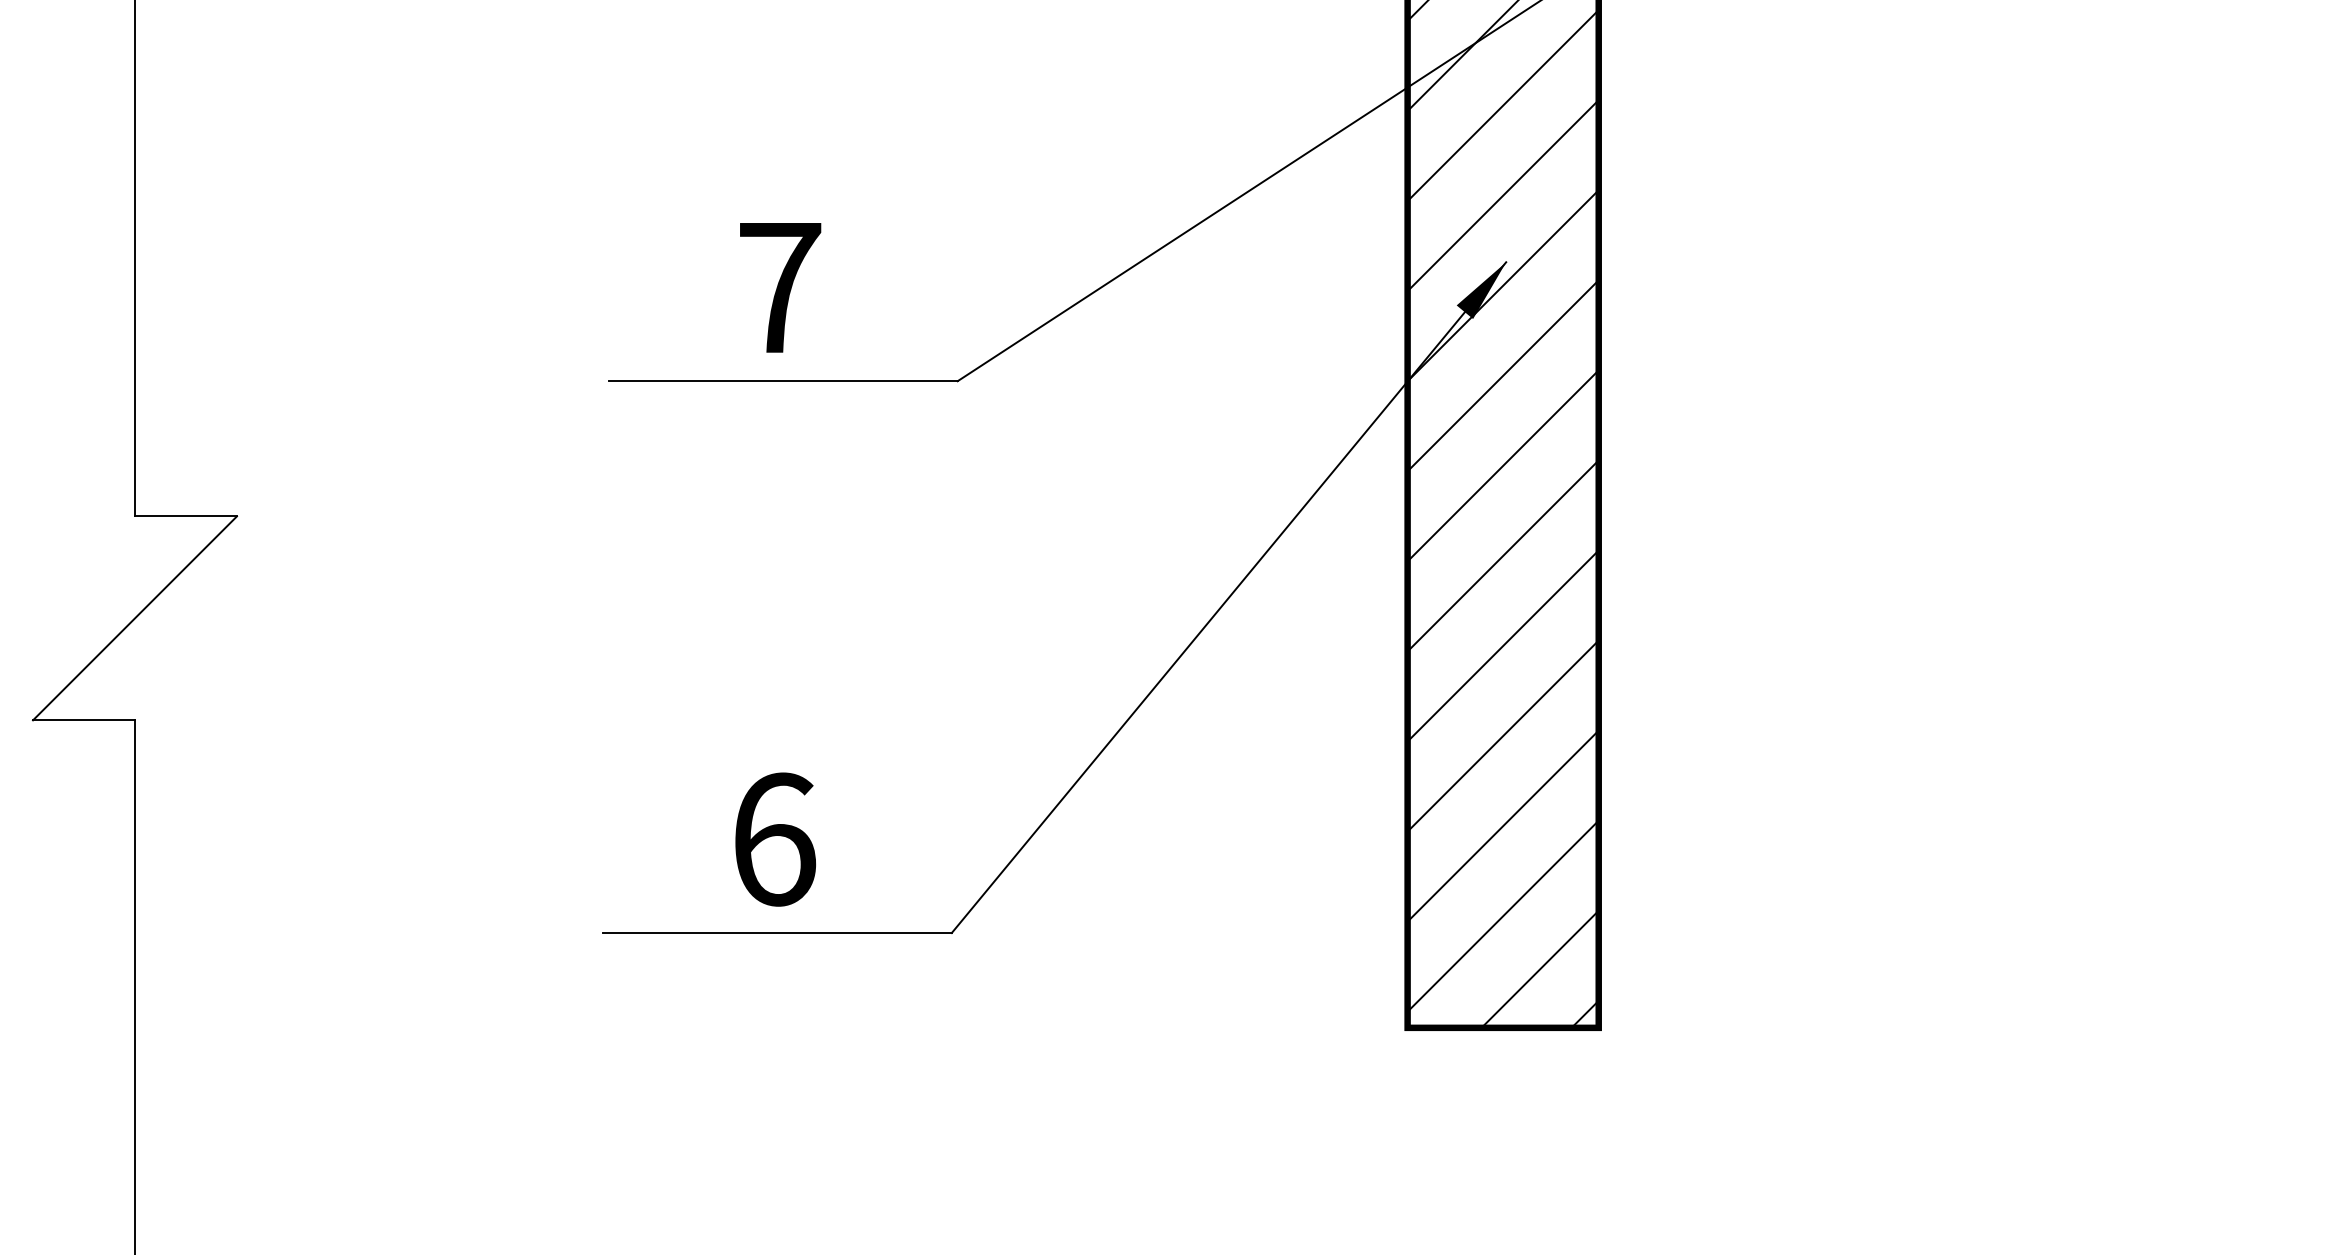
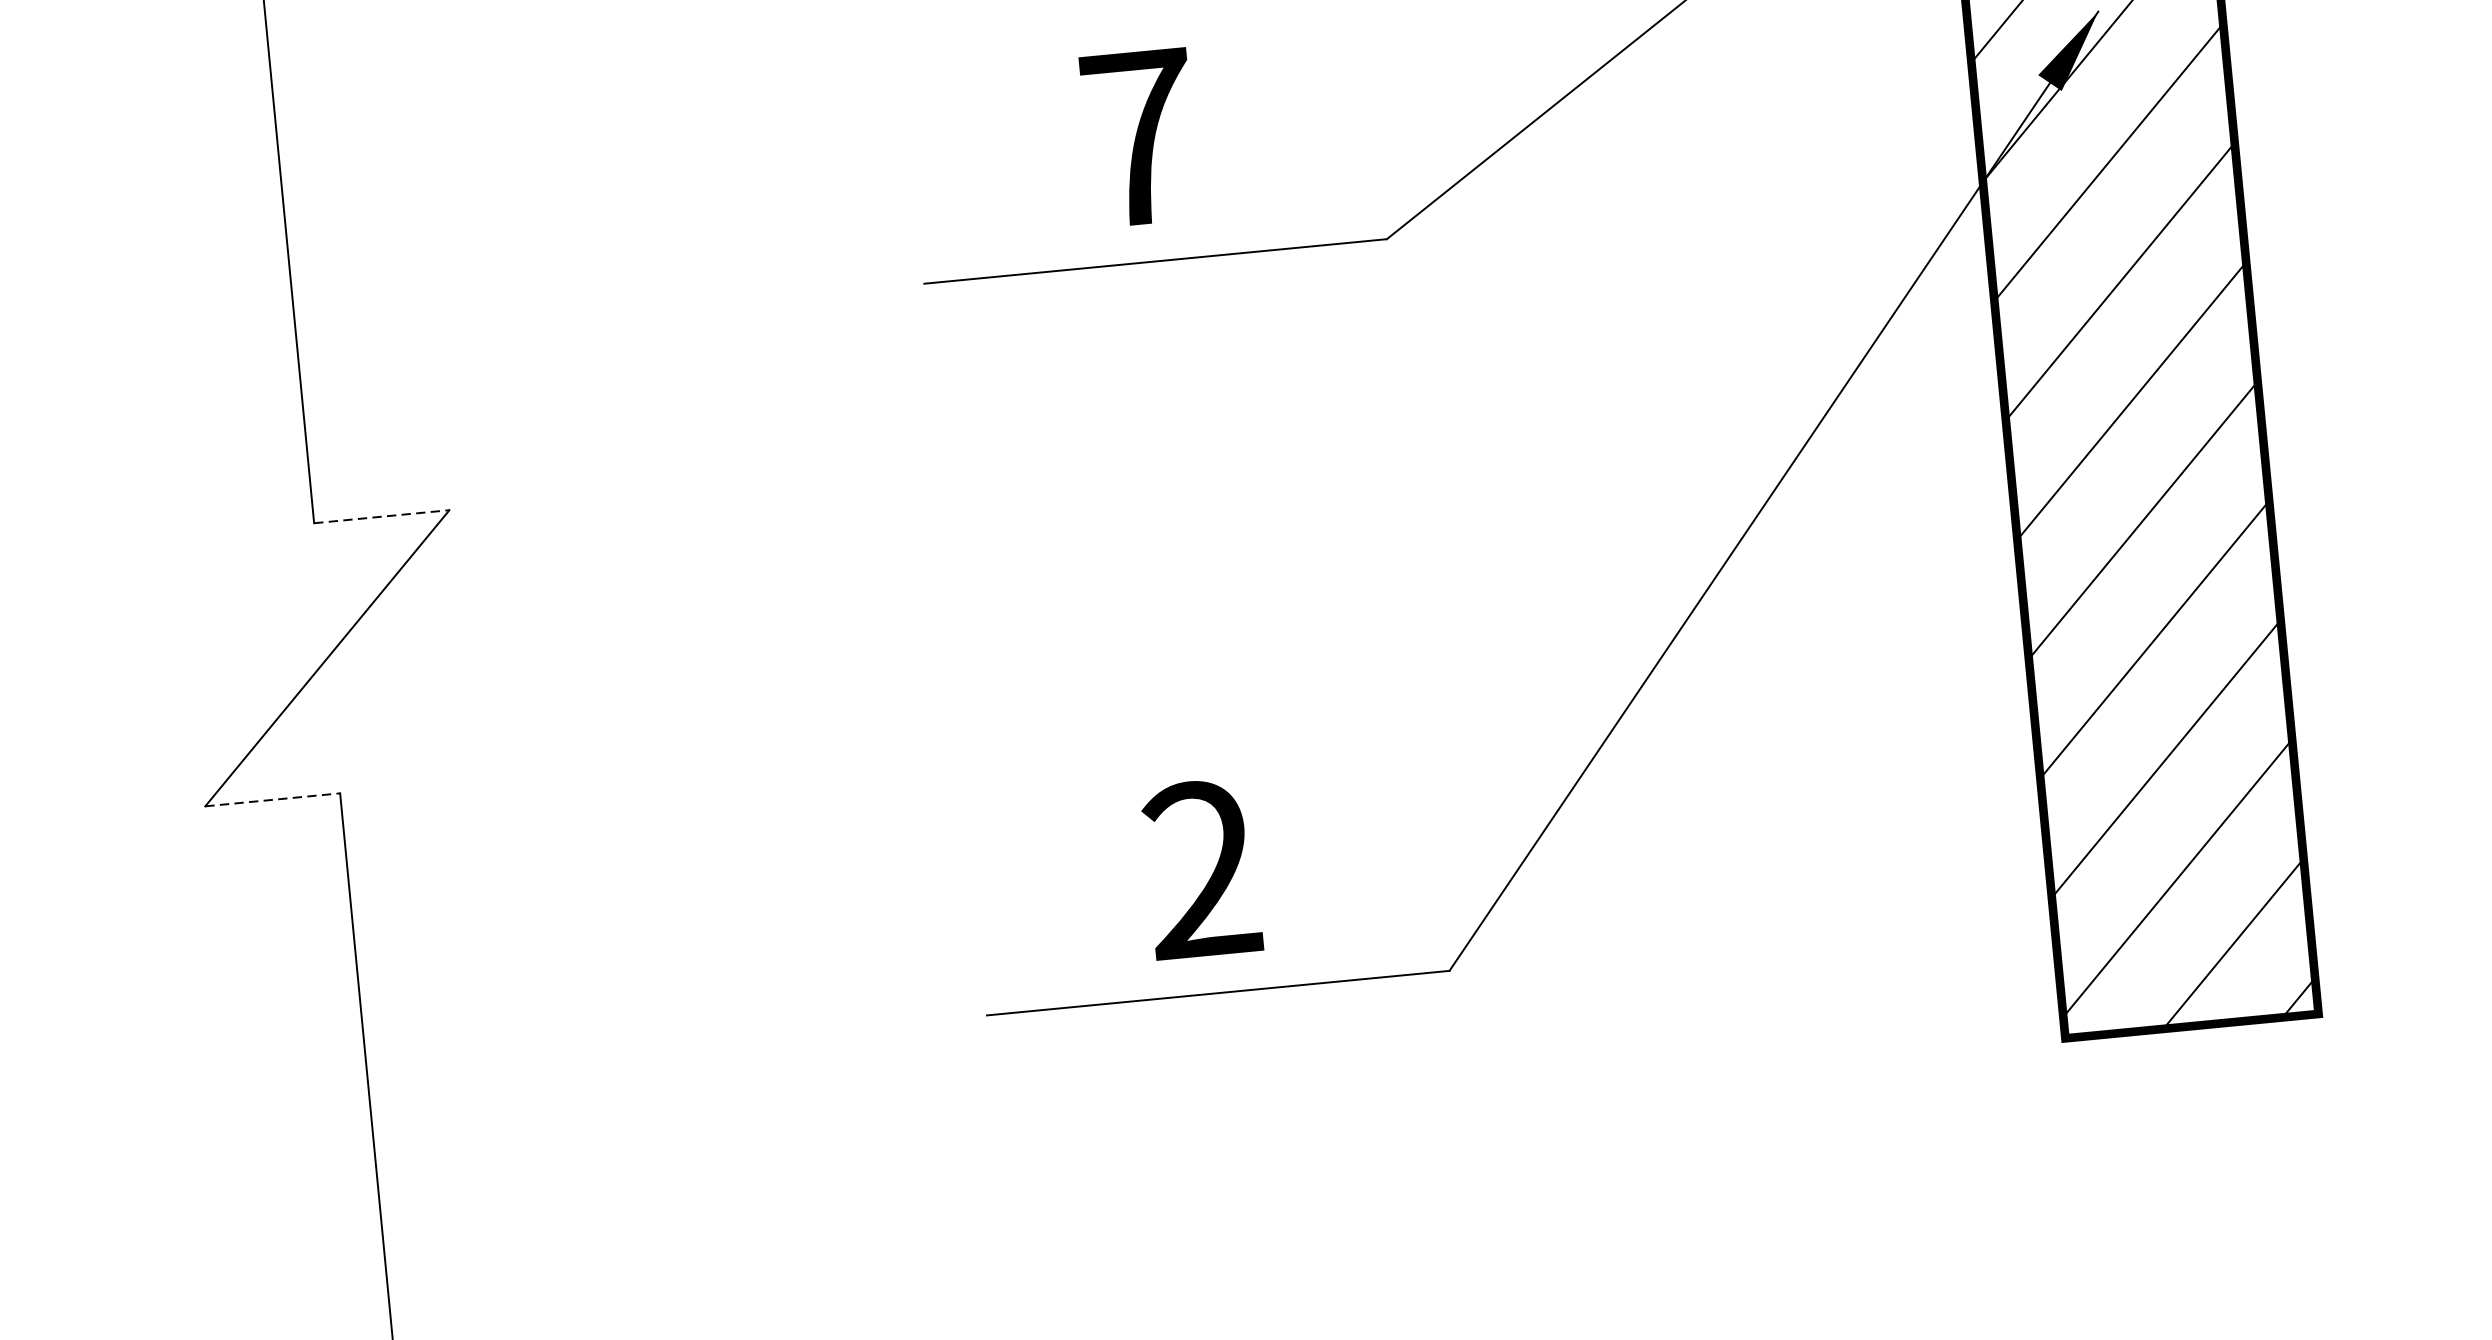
line: (186, 516) -> (382, 516), solid -> dashed
line: (83, 720) -> (272, 800), solid -> dashed
text: (774, 839) -> (1202, 869), 6 -> 2

